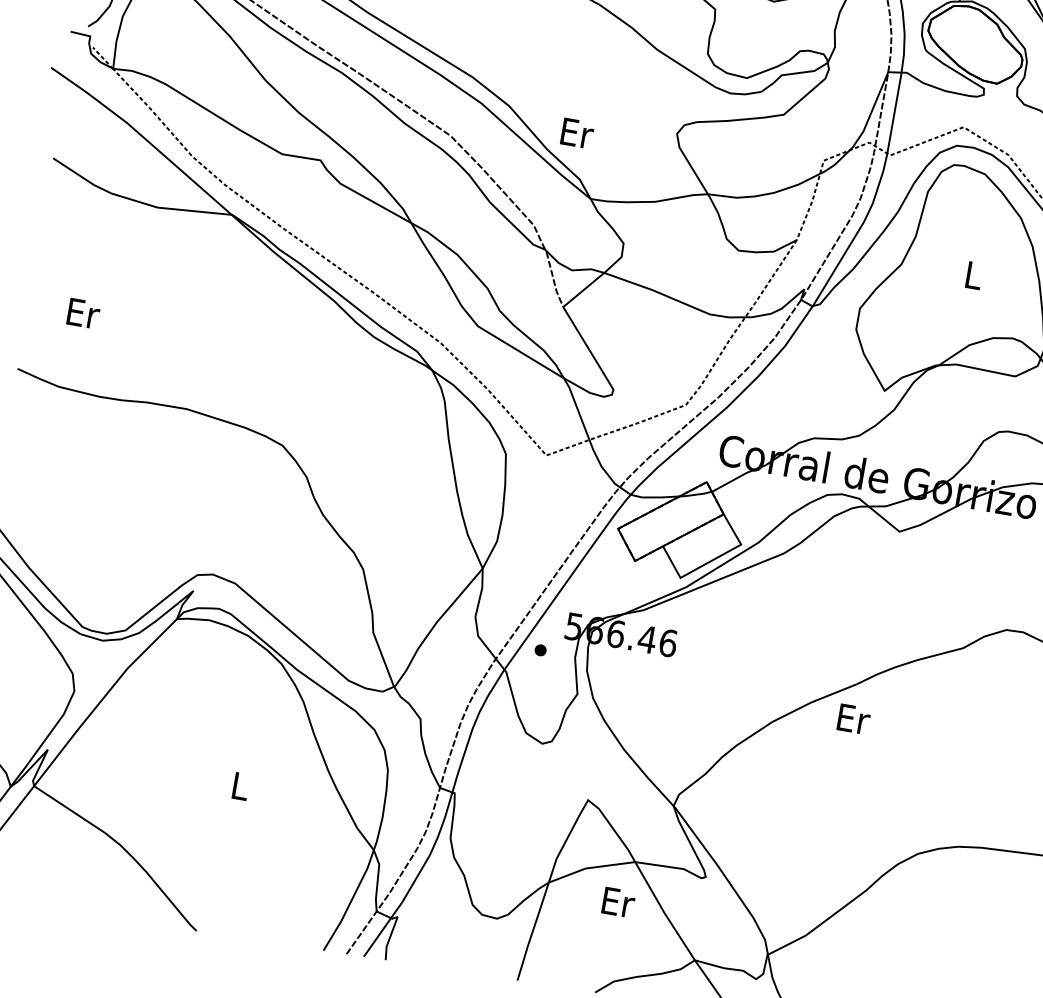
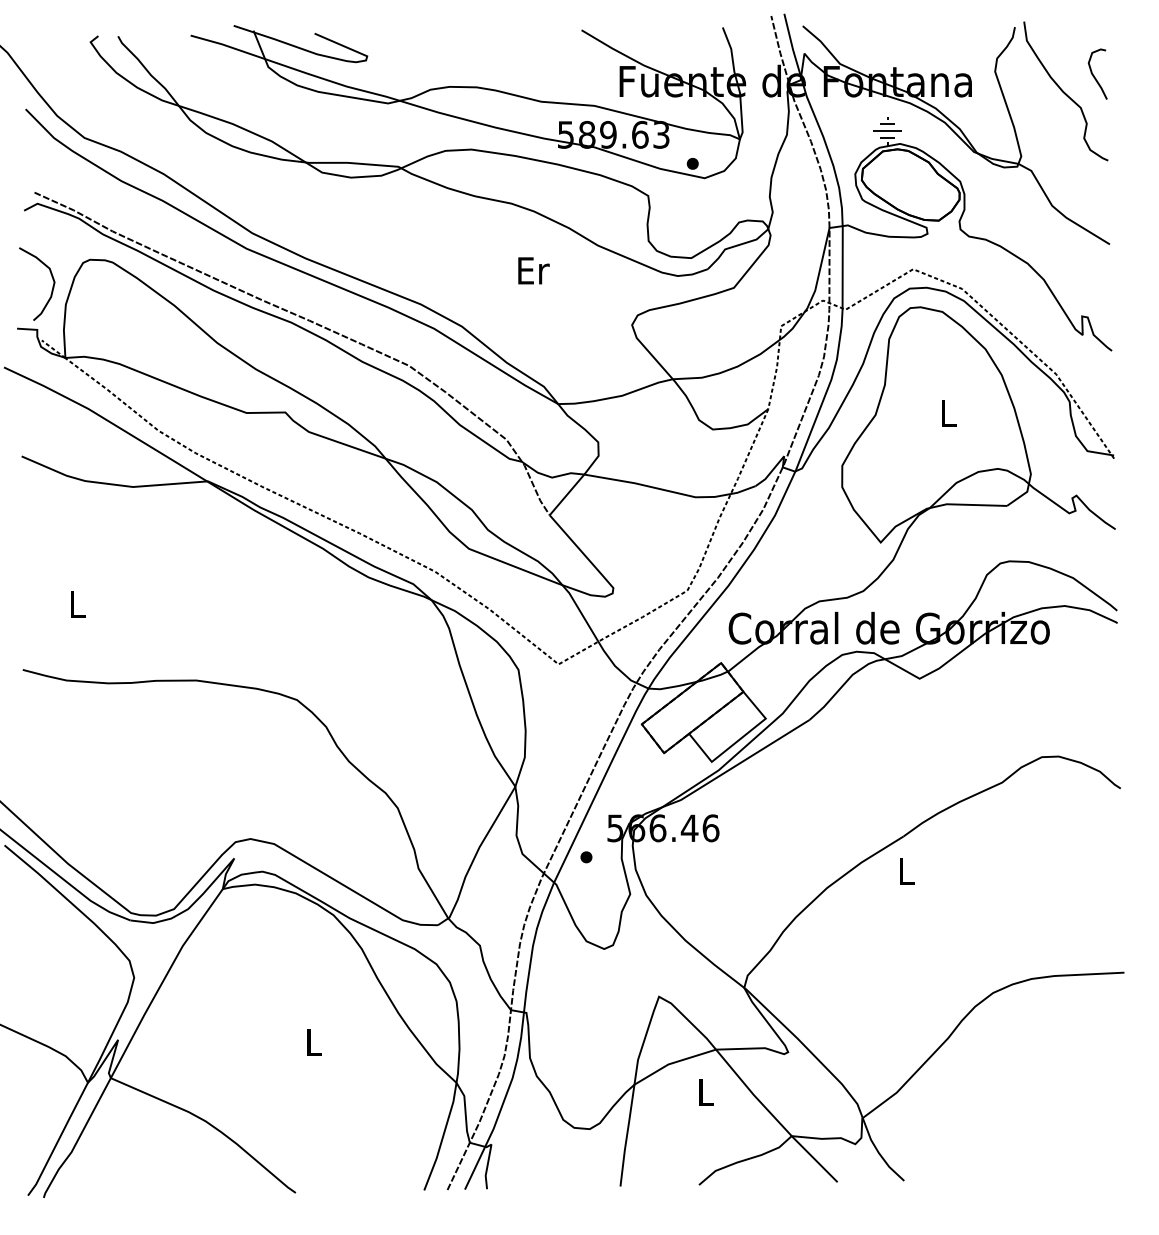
text: (577, 133) -> (533, 270), moved
text: (83, 312) -> (78, 603), Er -> L
text: (853, 718) -> (906, 870), Er -> L
text: (618, 901) -> (706, 1091), Er -> L

